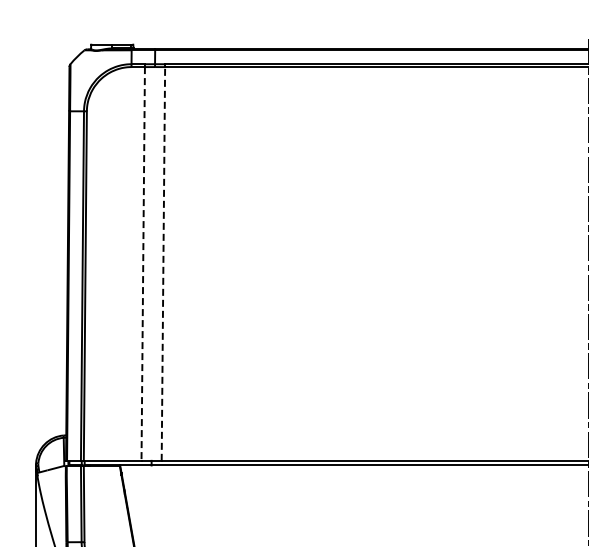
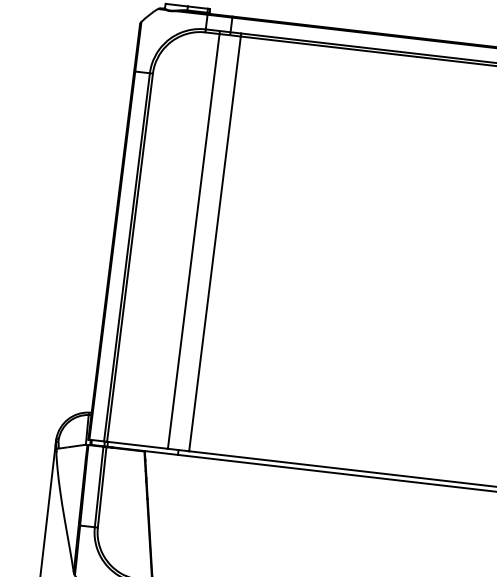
line: (143, 263) -> (194, 240), dashed -> solid
line: (163, 263) -> (215, 243), dashed -> solid

